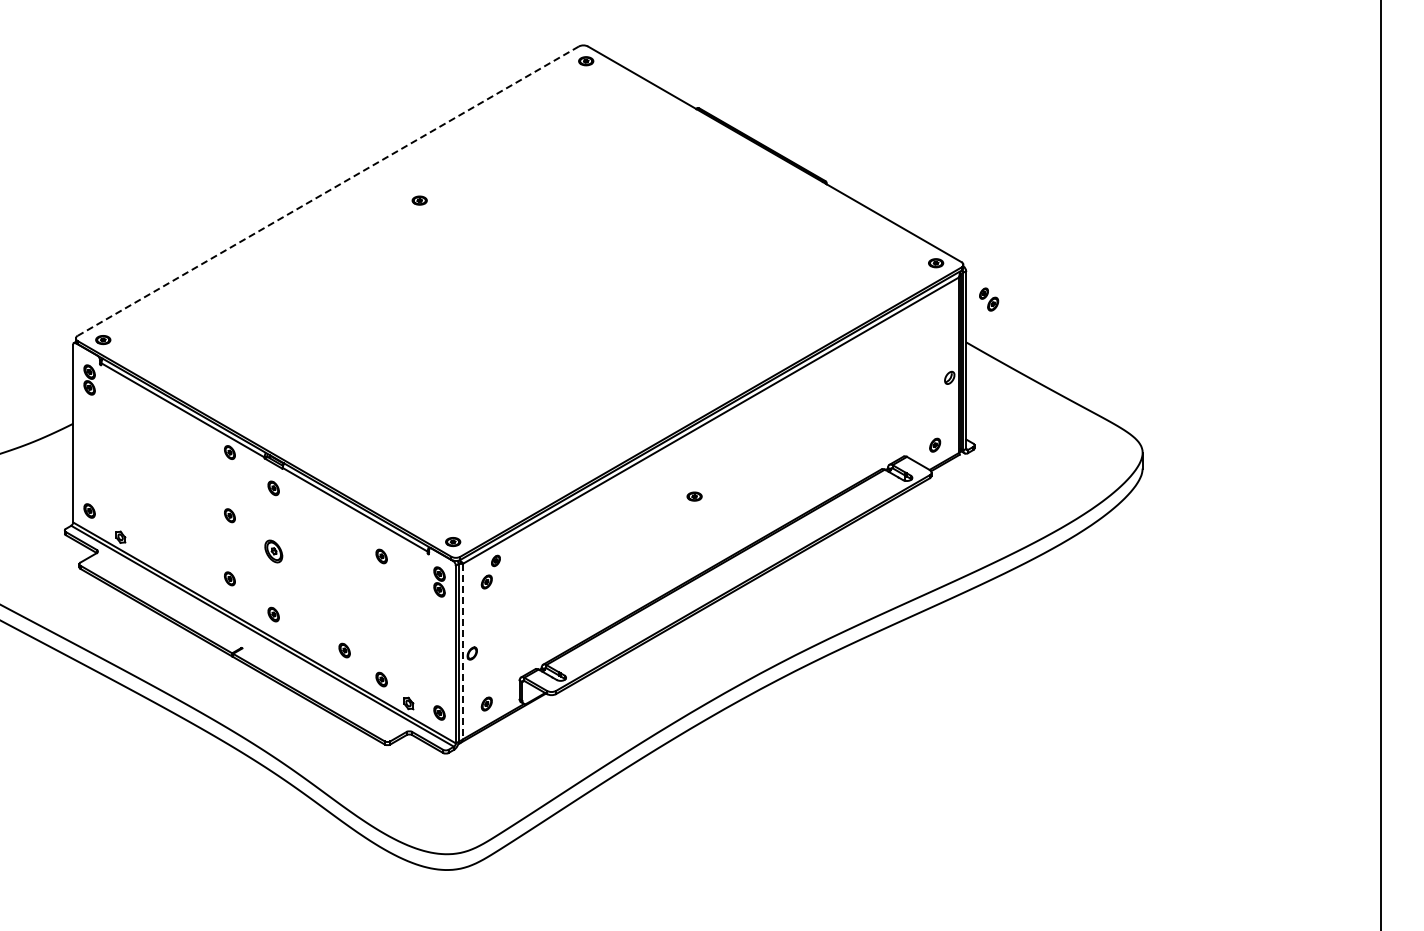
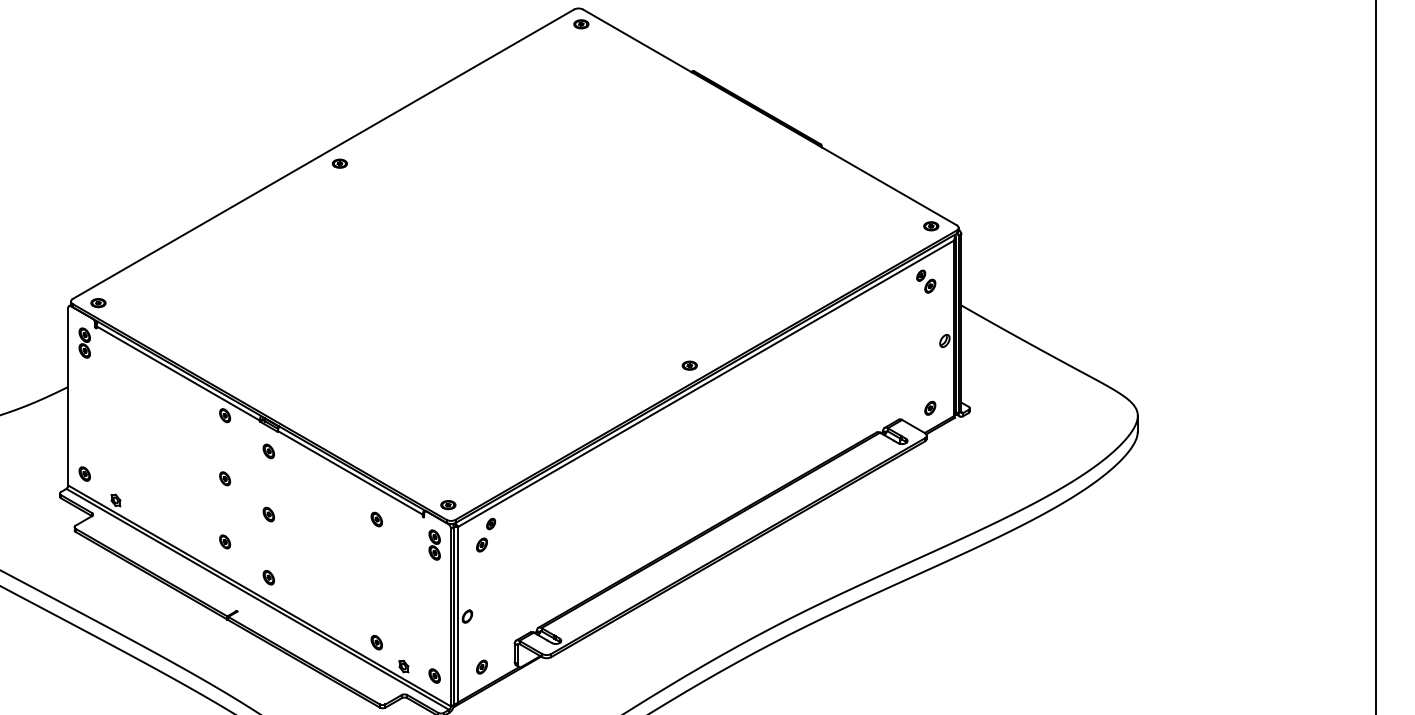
line: (327, 191) -> (322, 154), dashed -> solid
part: (419, 200) -> (339, 163), moved
part: (989, 299) -> (926, 281), moved
part: (694, 496) -> (689, 365), moved
part: (273, 551) -> (268, 514), size x0.62
part: (344, 650) -> (339, 613), removed
line: (463, 651) -> (458, 614), dashed -> solid

